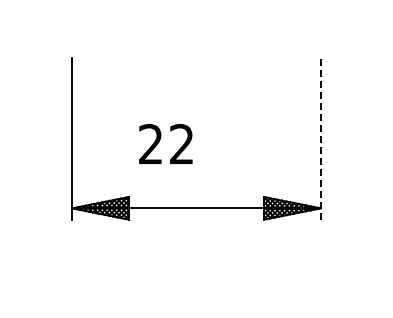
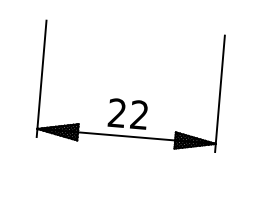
line: (320, 138) -> (219, 93), dashed -> solid
text: (165, 143) -> (127, 113), moved

